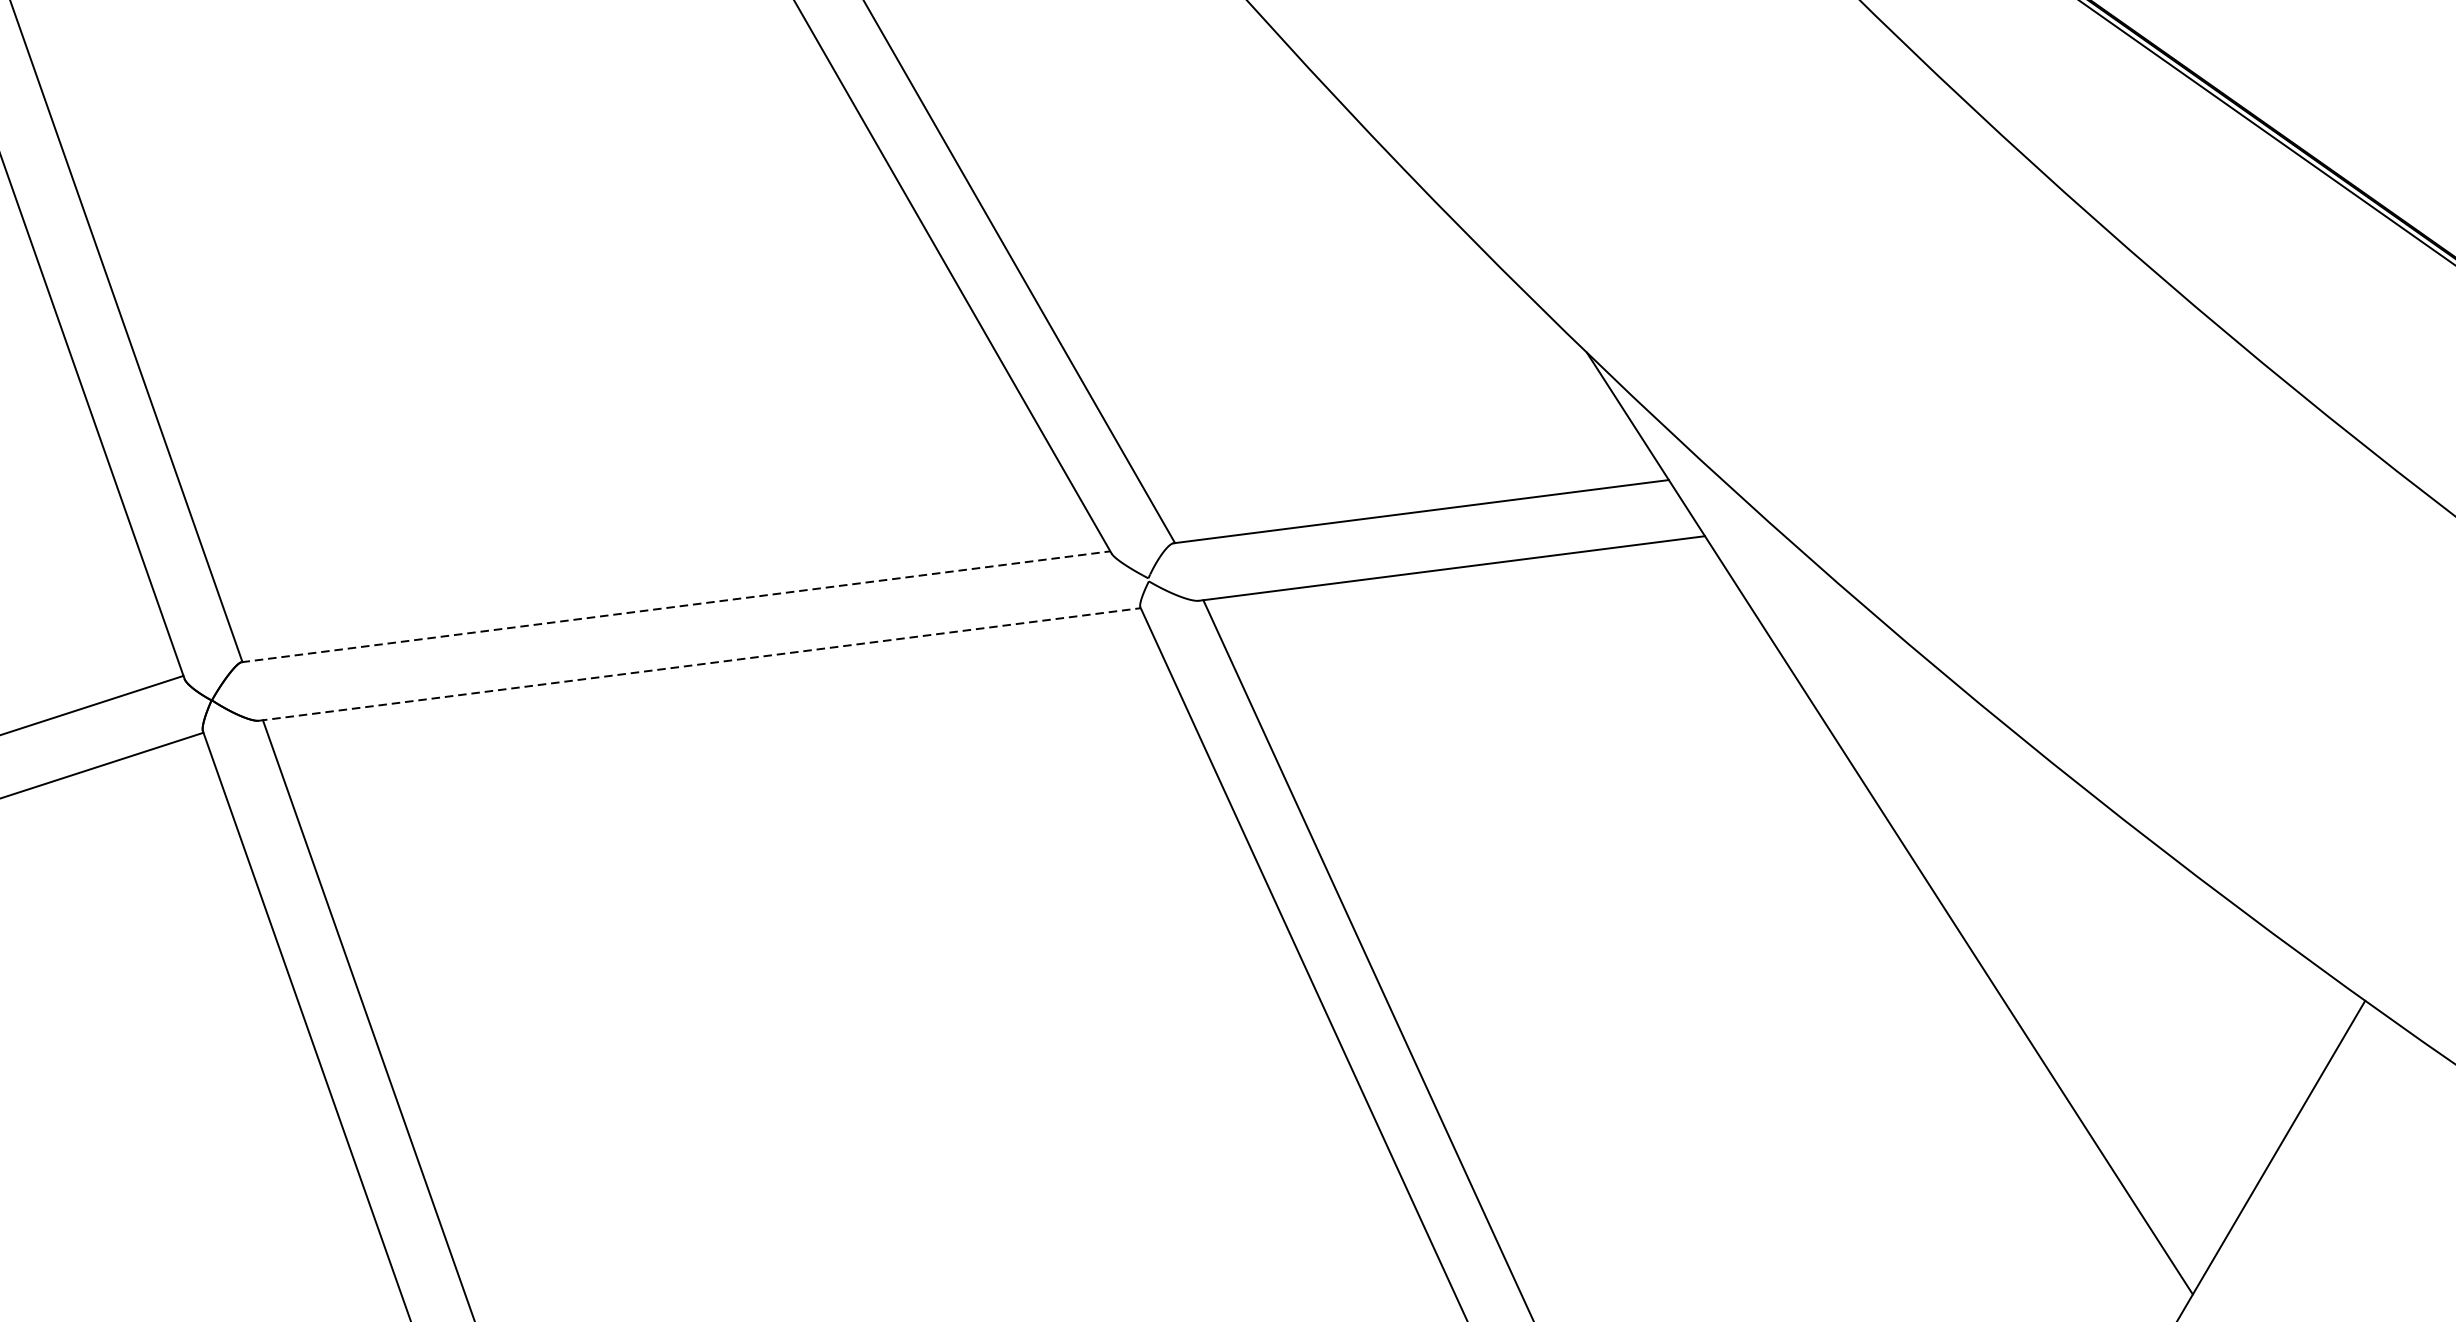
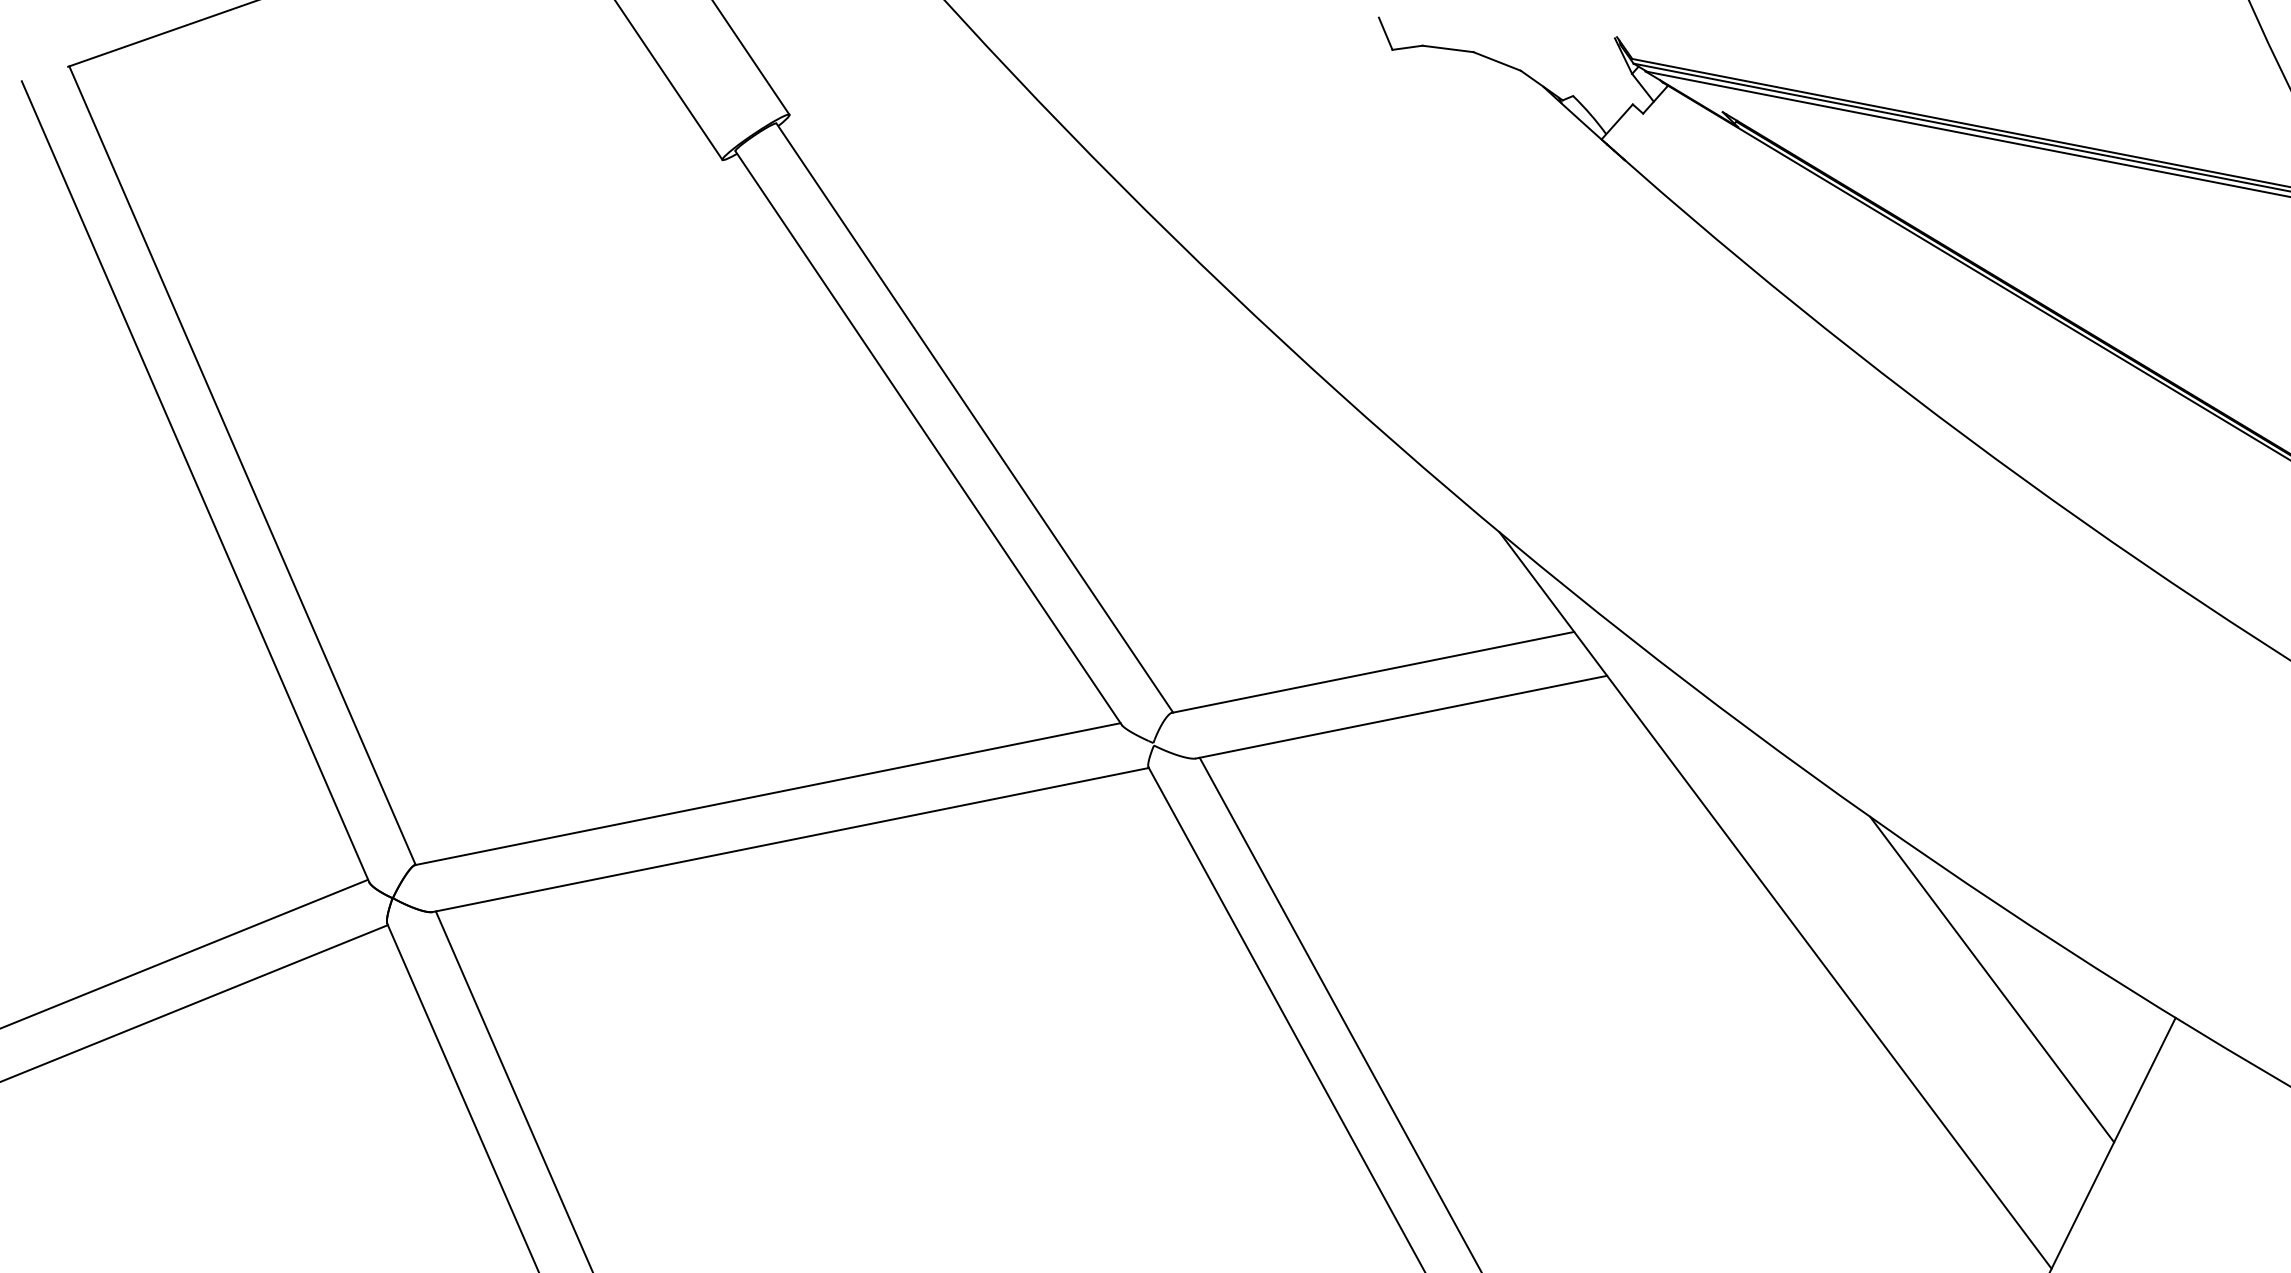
line: (675, 607) -> (767, 794), dashed -> solid
line: (700, 663) -> (791, 839), dashed -> solid
line: (2146, 938) -> (1992, 979), added

